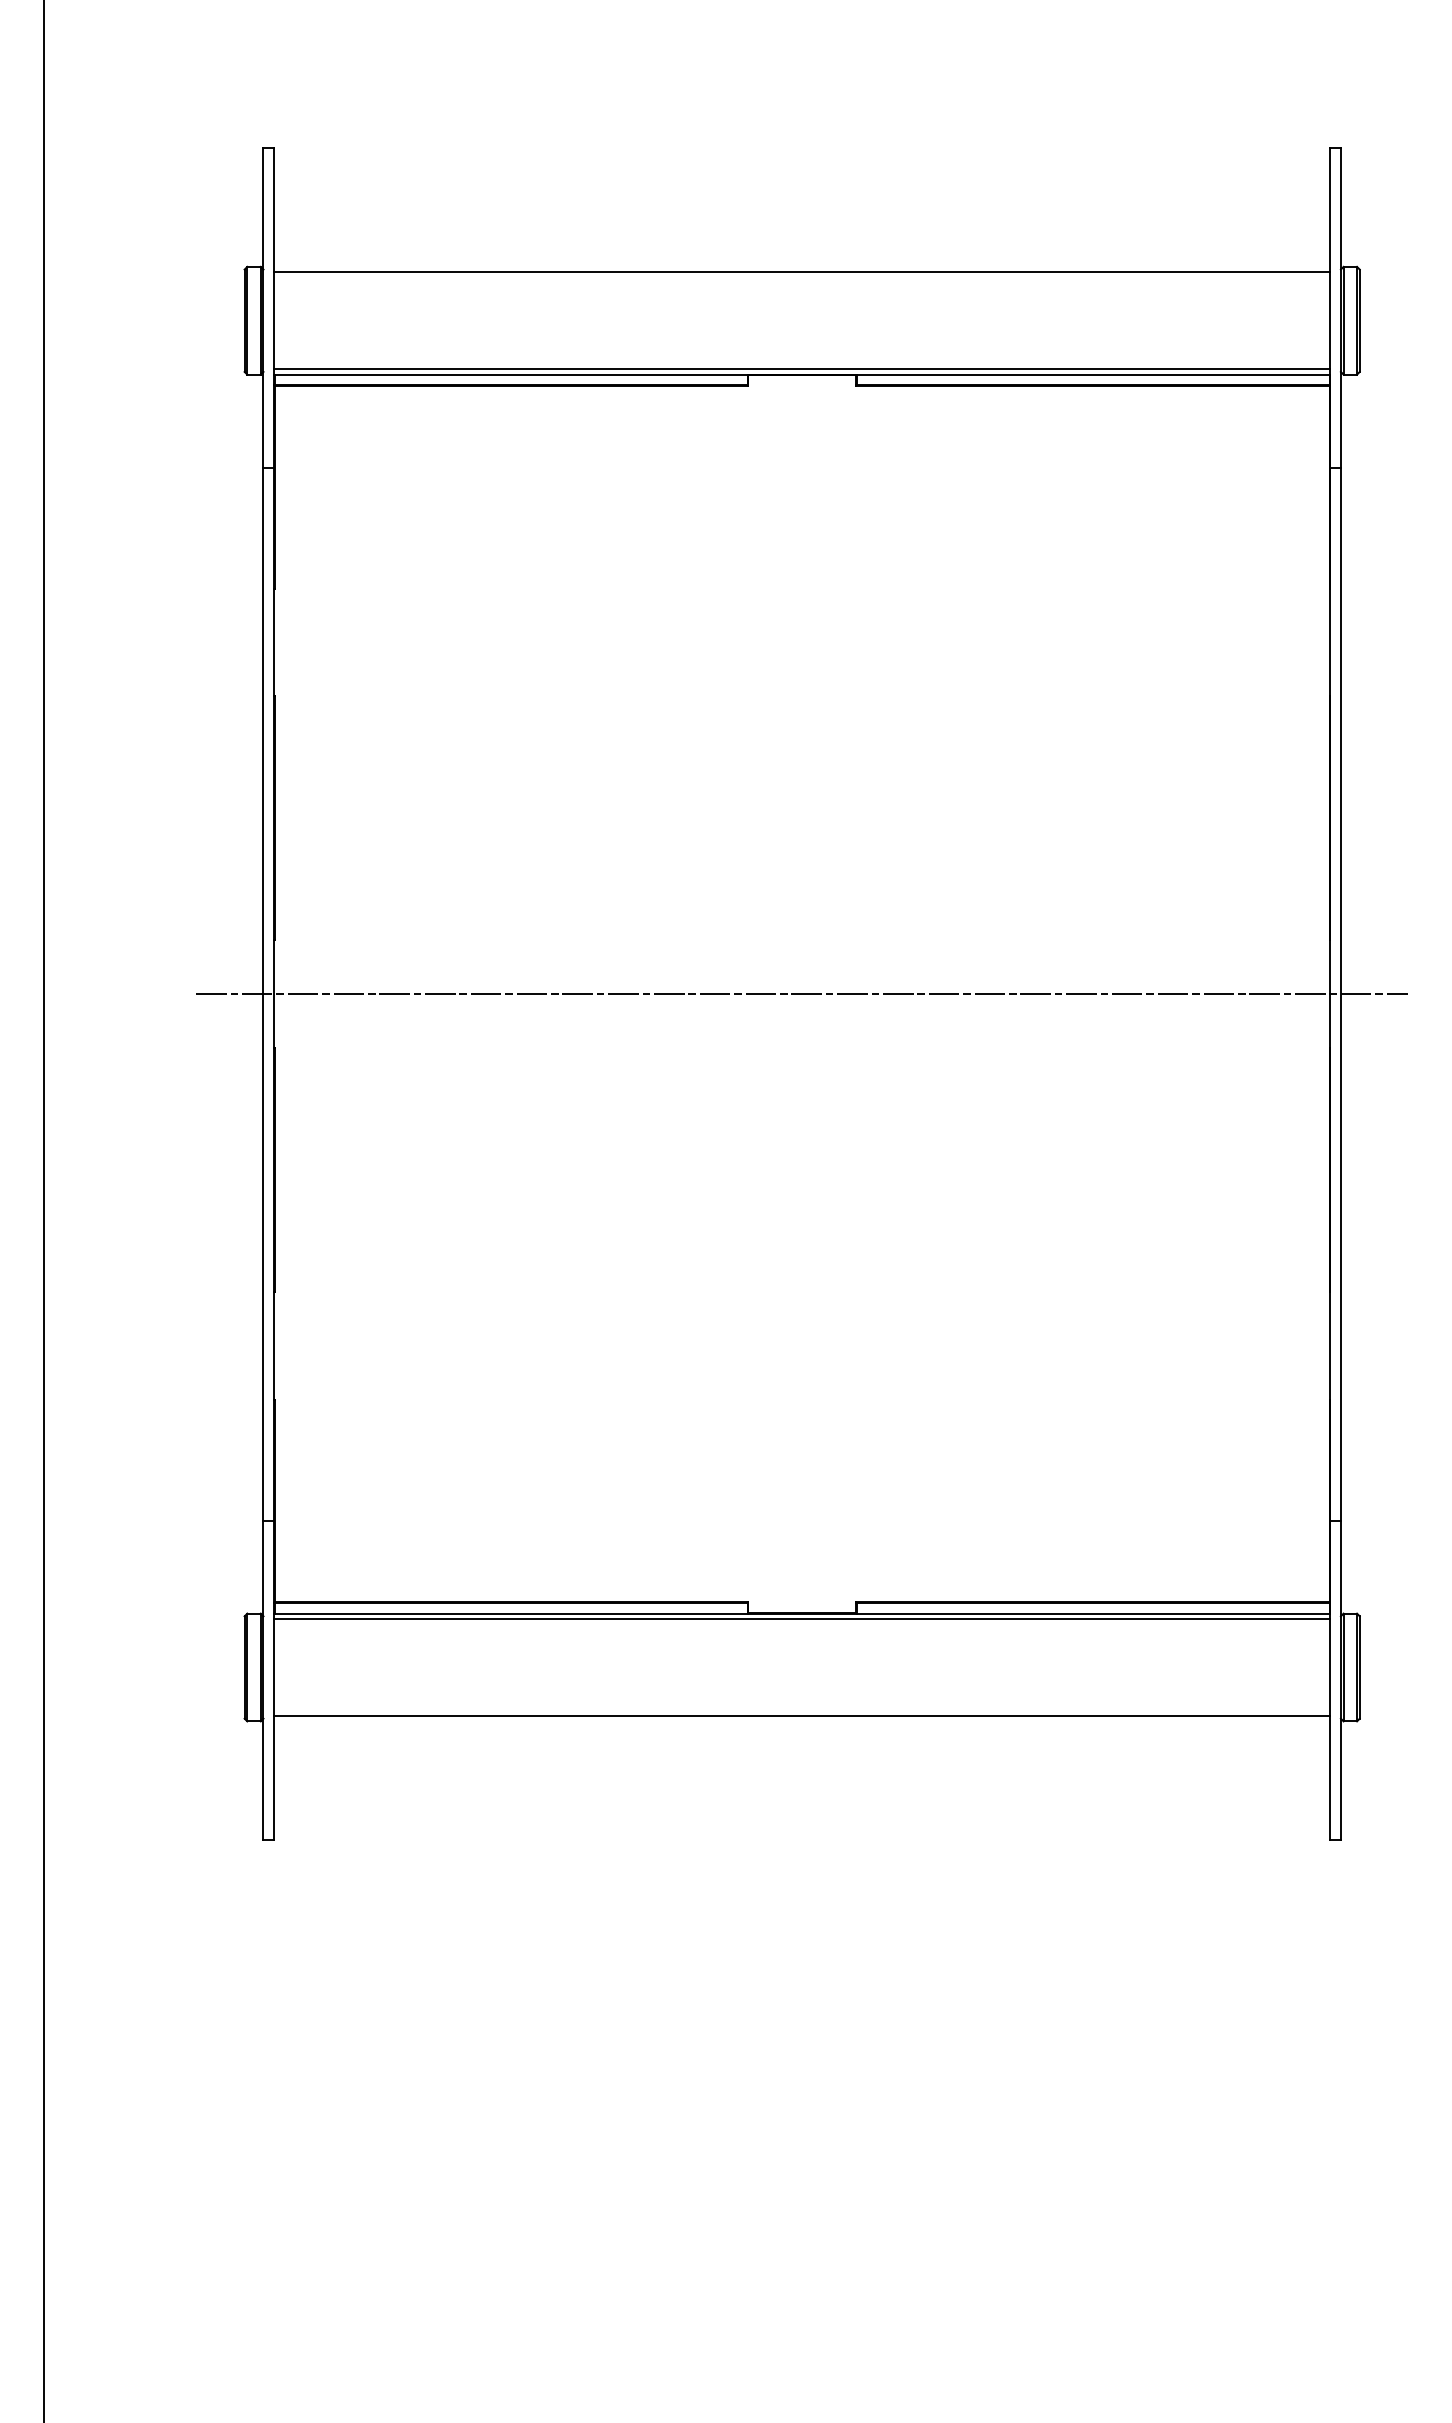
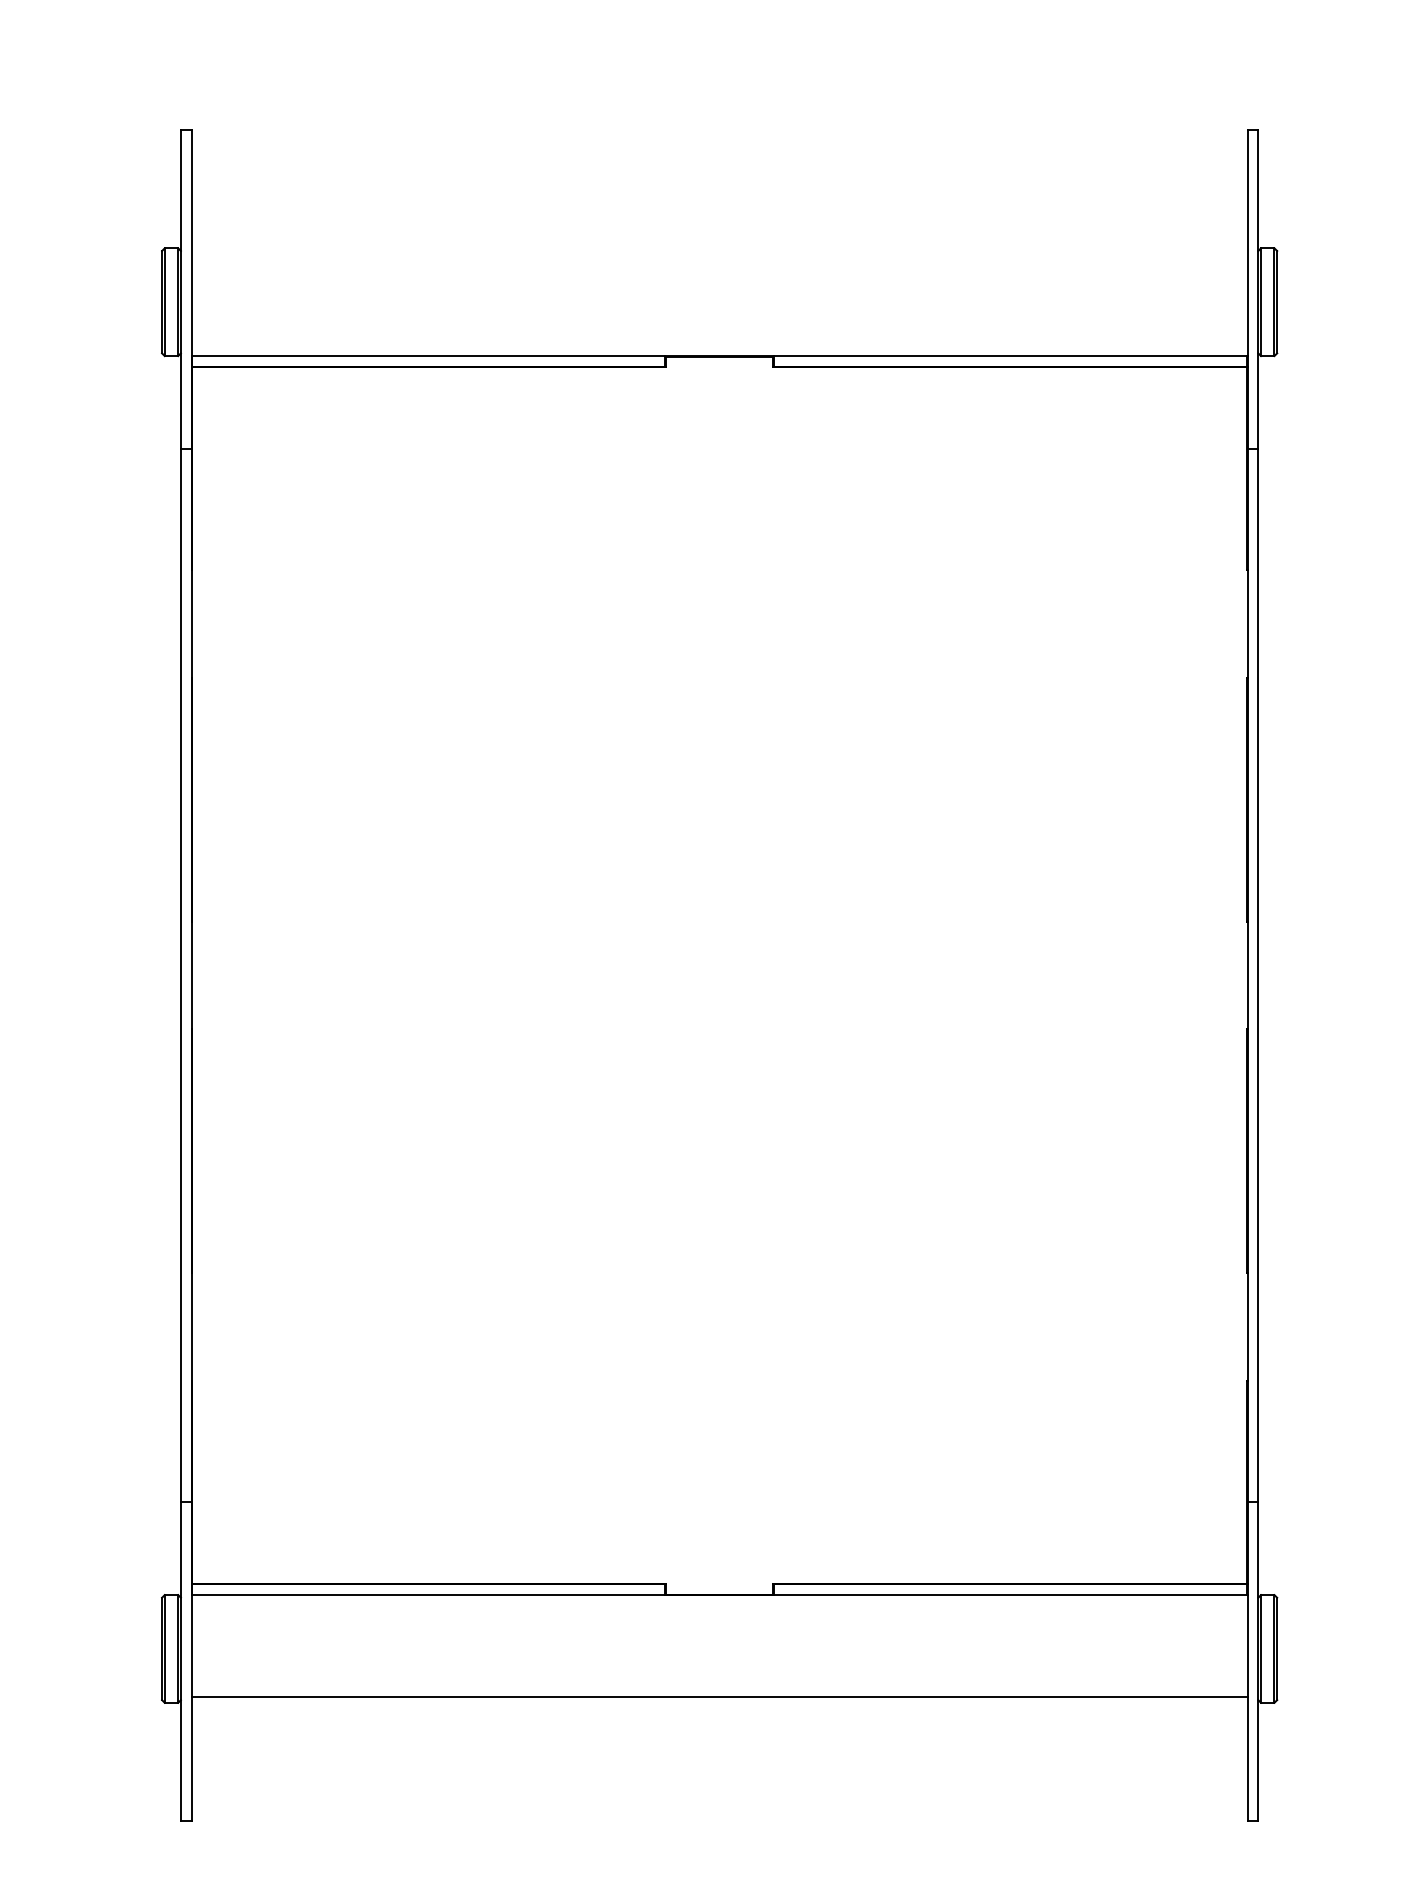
line: (802, 272) -> (719, 253), removed
line: (802, 369) -> (719, 350), removed
line: (802, 994) -> (719, 975), removed
line: (802, 1619) -> (719, 1600), removed

